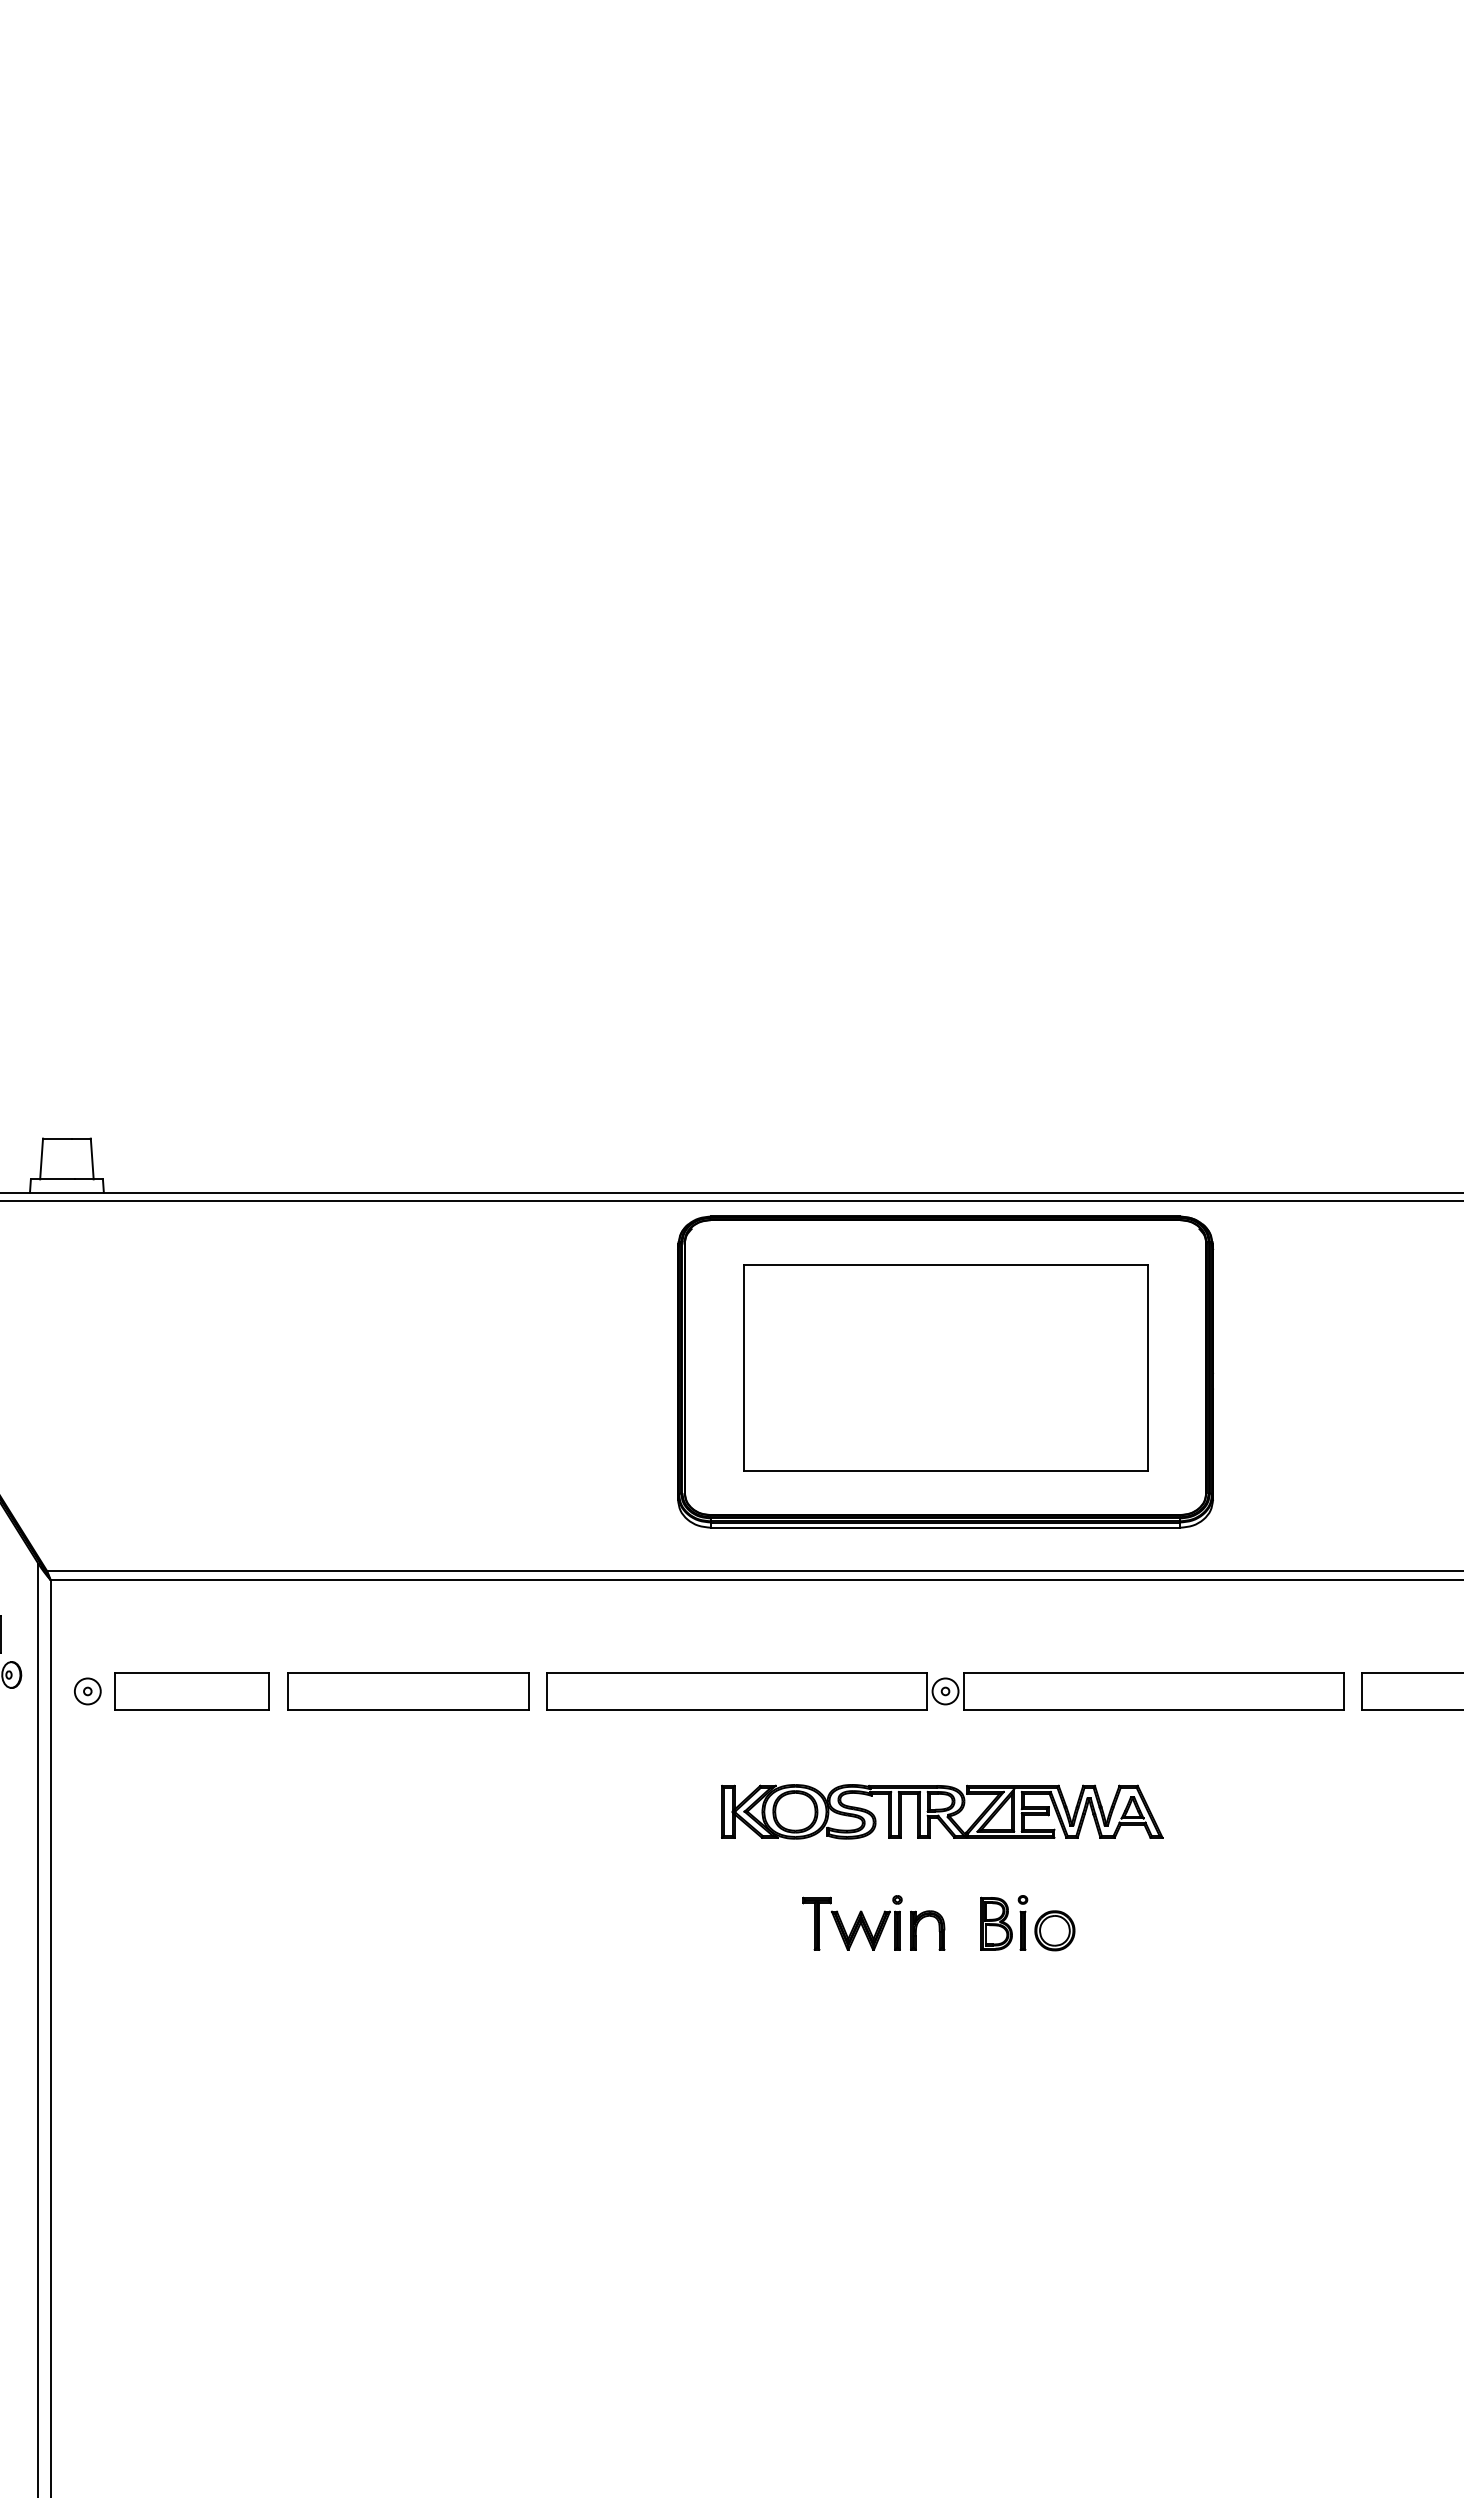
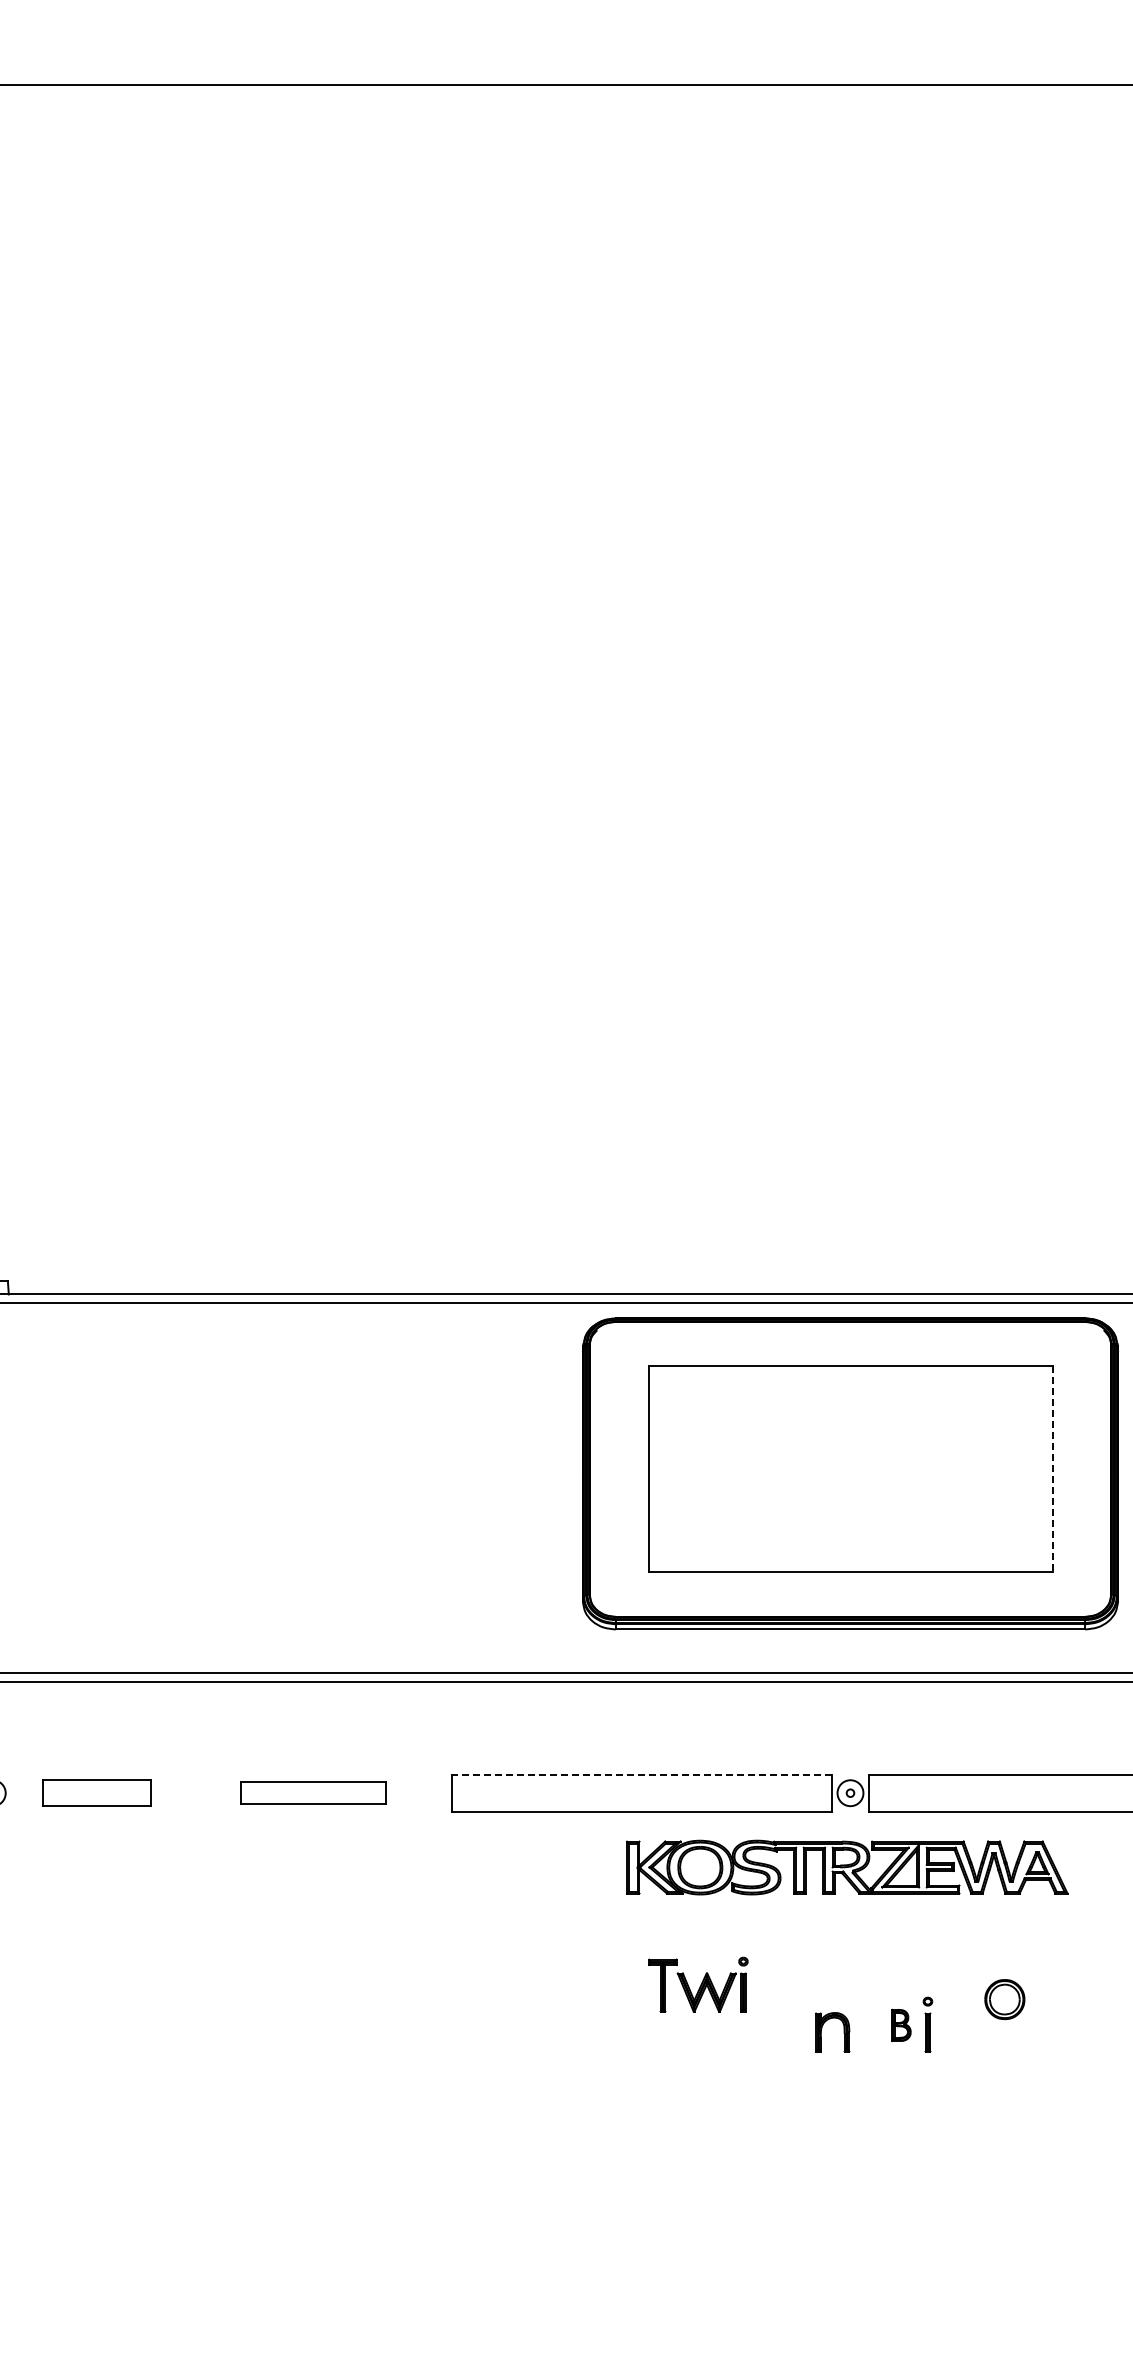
line: (1147, 1367) -> (1052, 1469), solid -> dashed
line: (737, 1672) -> (642, 1774), solid -> dashed
part: (191, 1691) -> (96, 1793), size x0.7
part: (408, 1691) -> (313, 1793), size x0.6
part: (942, 1811) -> (847, 1867), moved
part: (852, 1922) -> (698, 1984), moved
part: (996, 1923) -> (901, 2025), size x0.6
part: (1054, 1930) -> (1004, 1999), moved

